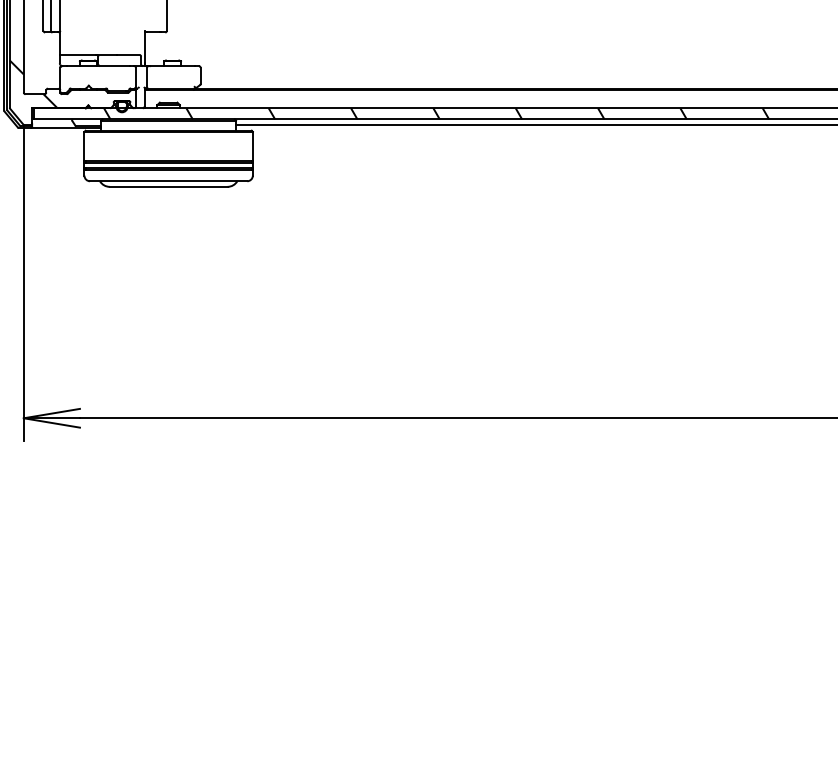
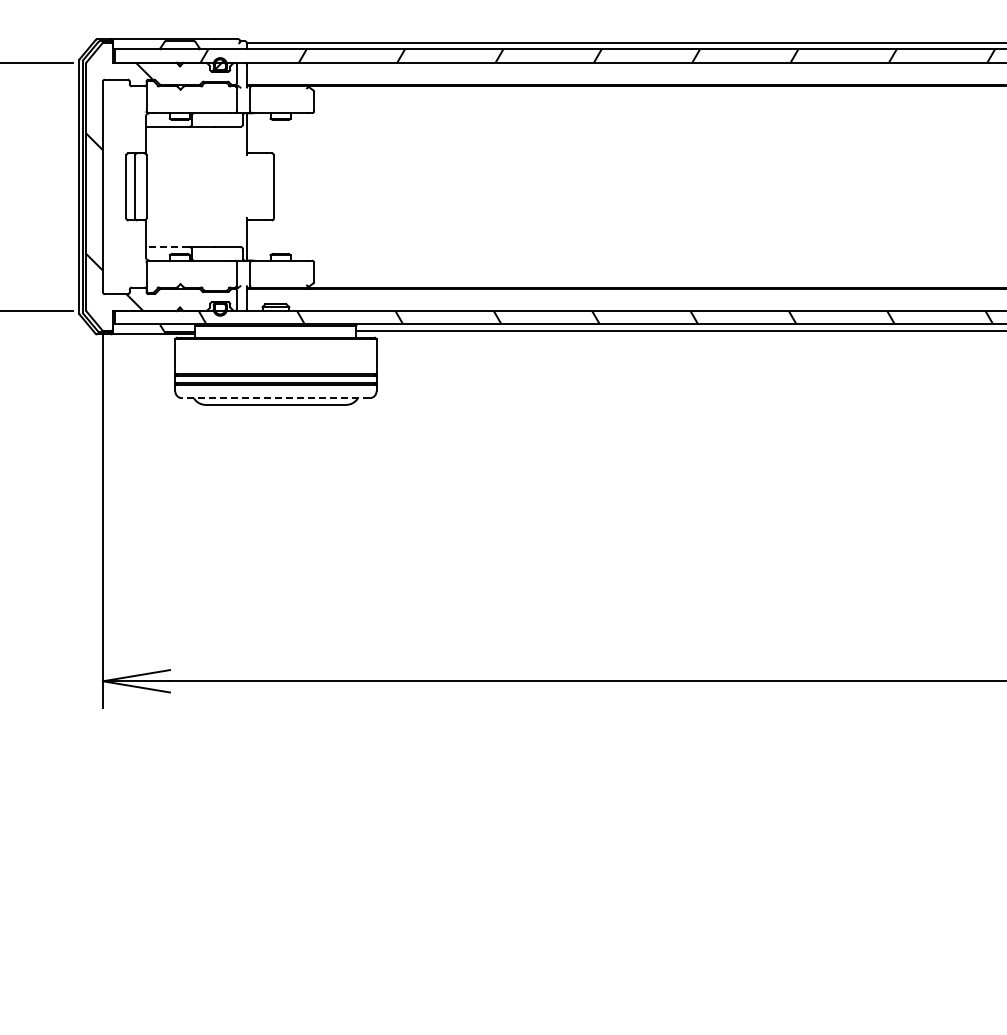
line: (77, 55) -> (167, 247), solid -> dashed
line: (168, 181) -> (275, 398), solid -> dashed

